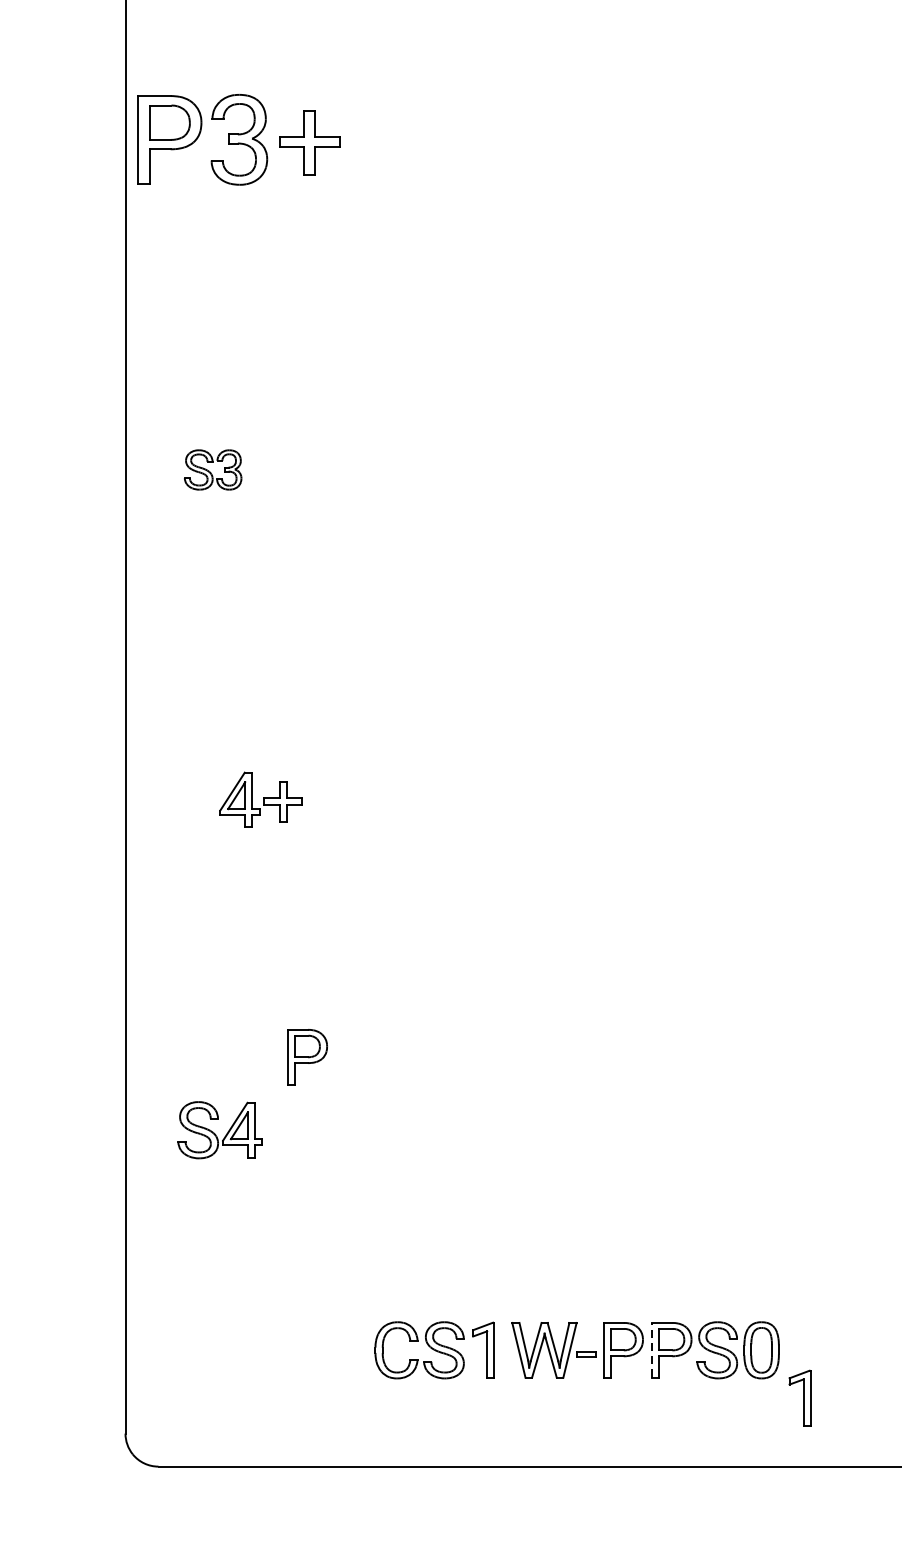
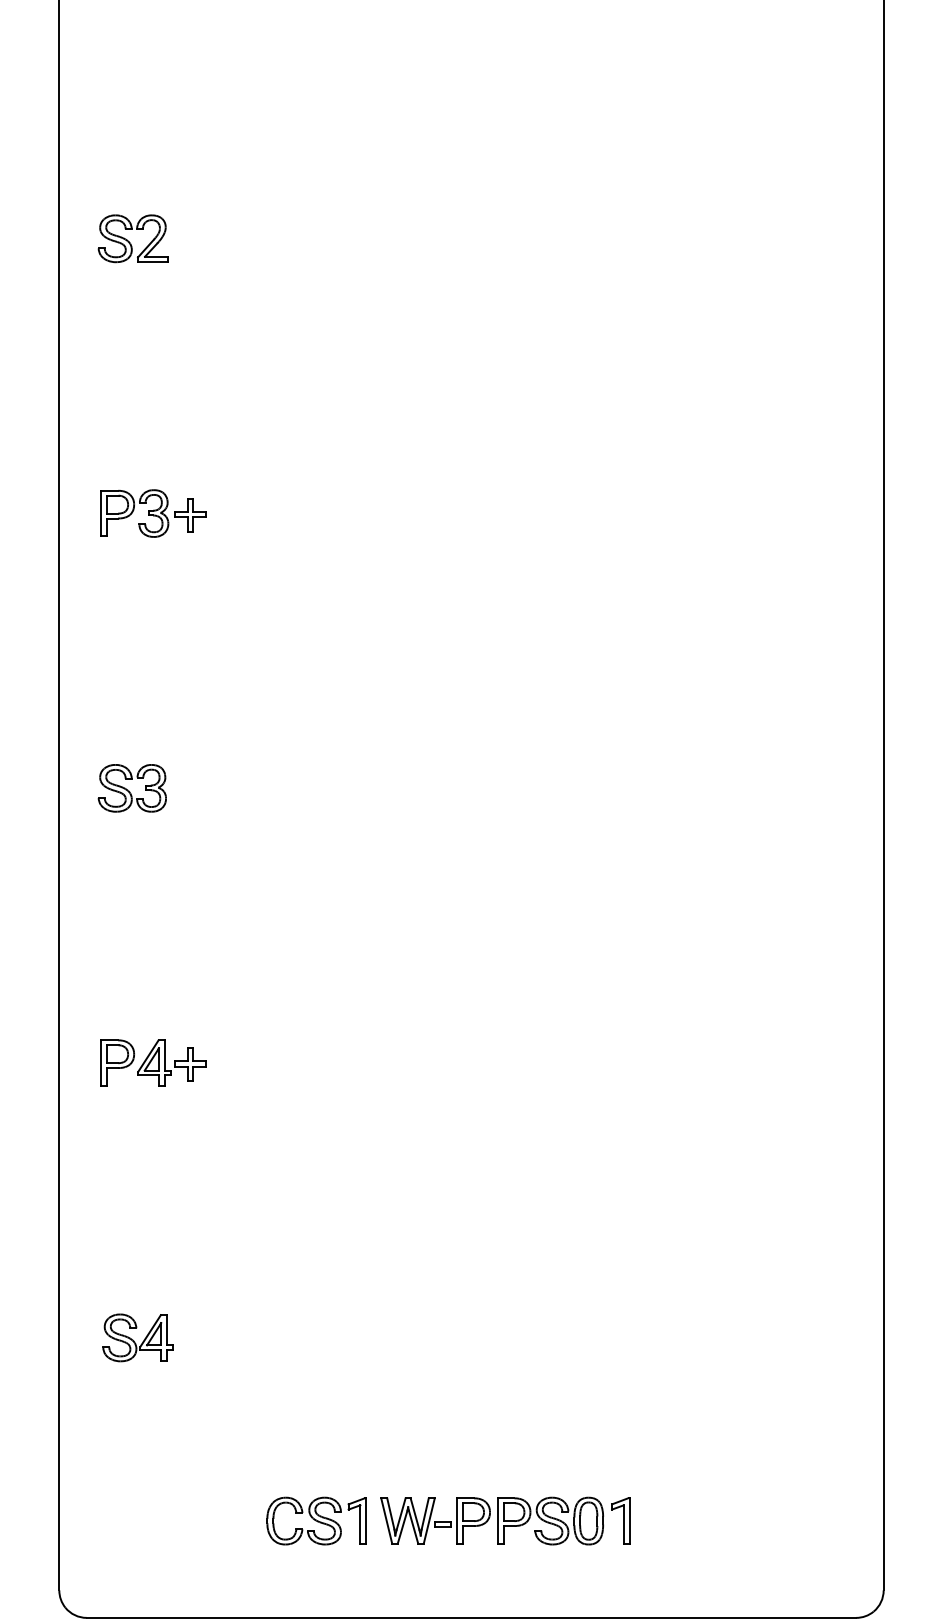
part: (238, 139) -> (153, 513), size x0.62
part: (212, 470) -> (131, 788), size x1.43
part: (307, 1056) -> (117, 1062), moved
line: (651, 1350) -> (497, 1521), dashed -> solid
part: (799, 1397) -> (620, 1520), moved

